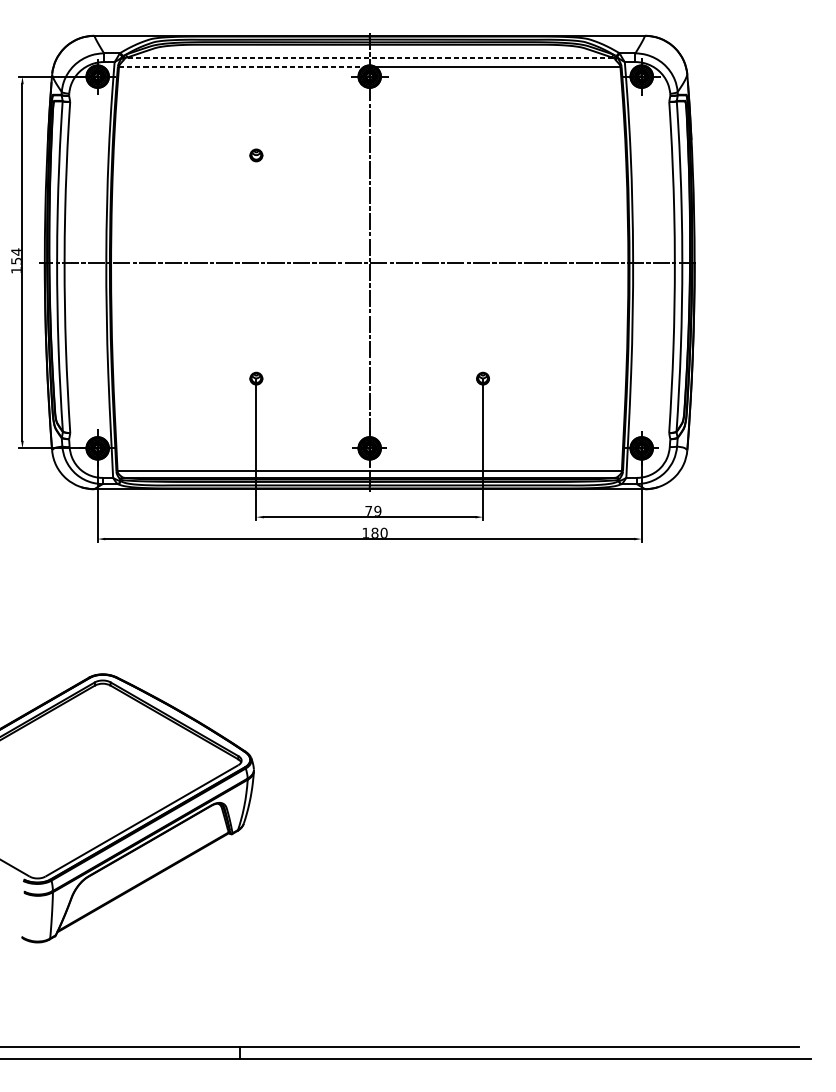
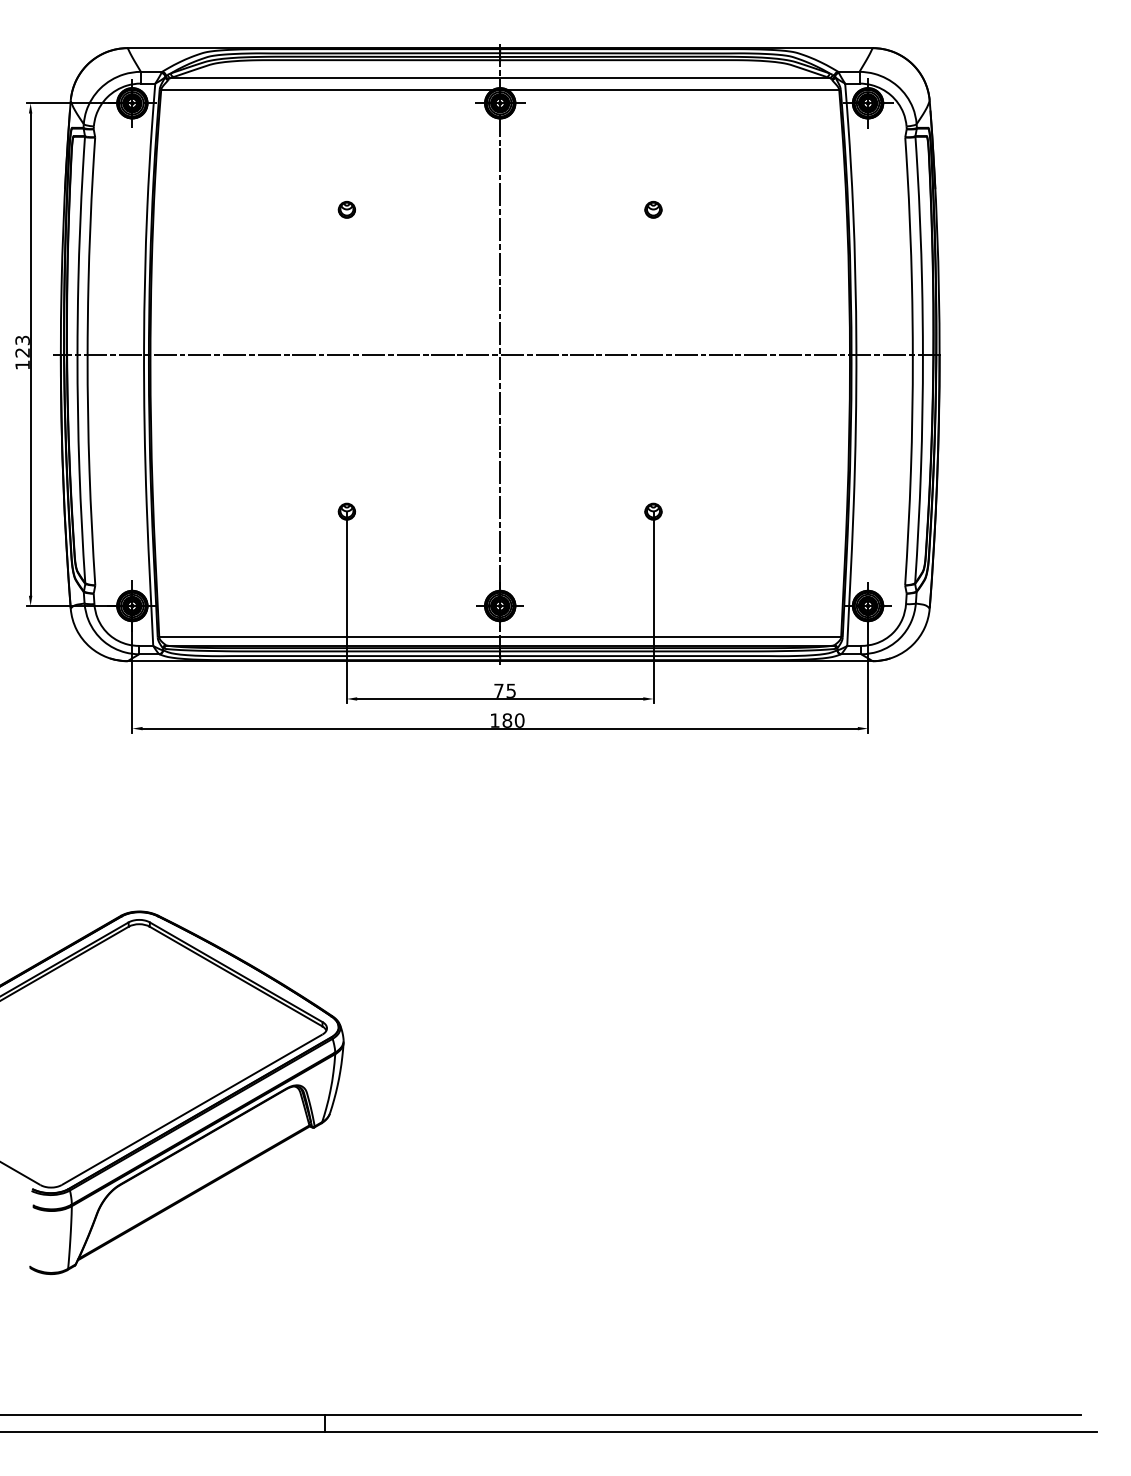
line: (369, 57) -> (499, 77), dashed -> solid
line: (241, 66) -> (327, 89), dashed -> solid
part: (483, 155) -> (653, 209), added
text: (16, 256) -> (22, 346), 154 -> 123
text: (378, 510) -> (511, 690), 79 -> 75

